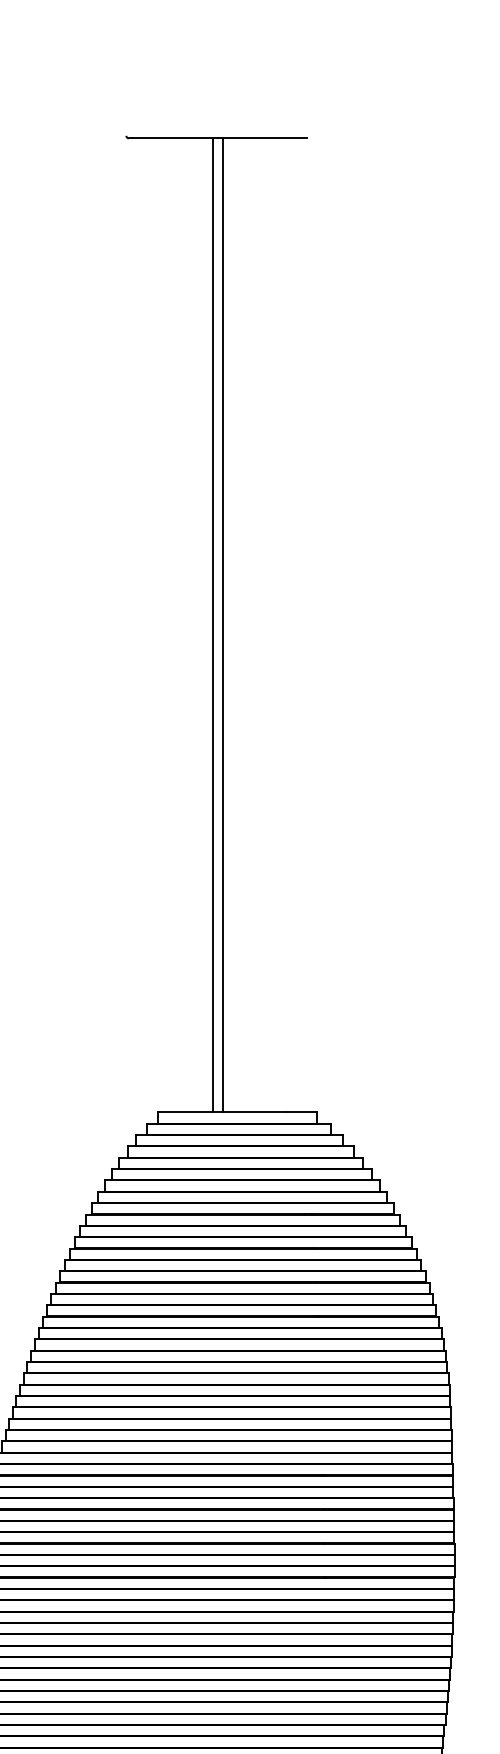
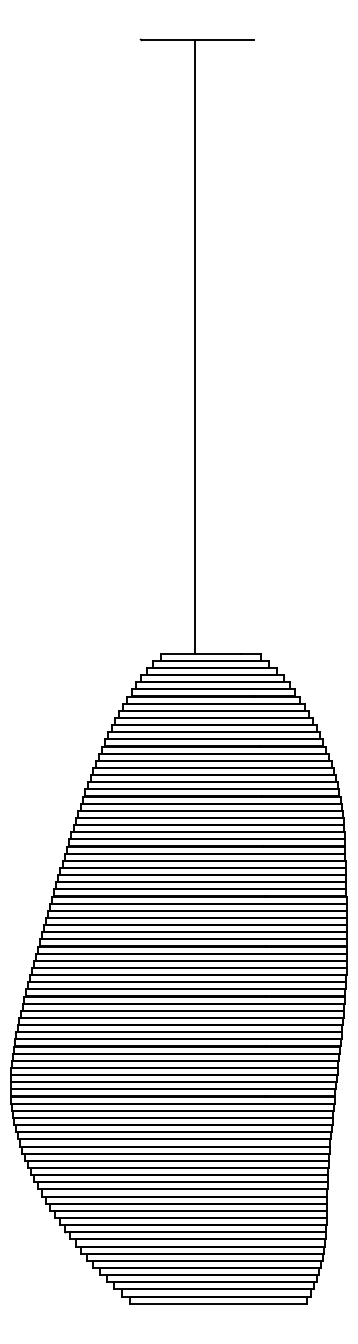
line: (223, 624) -> (201, 346), removed

